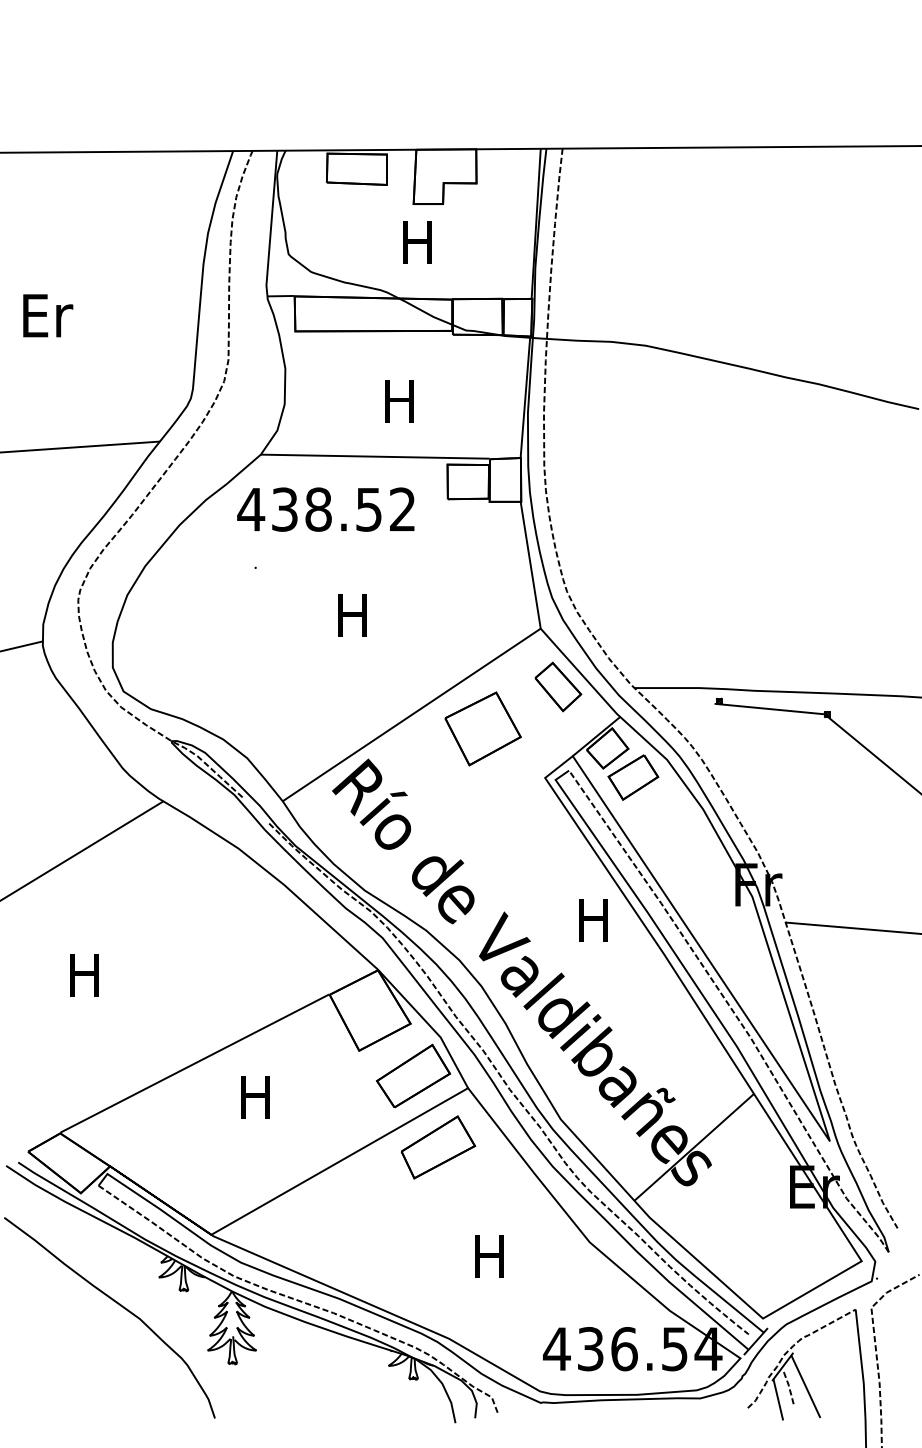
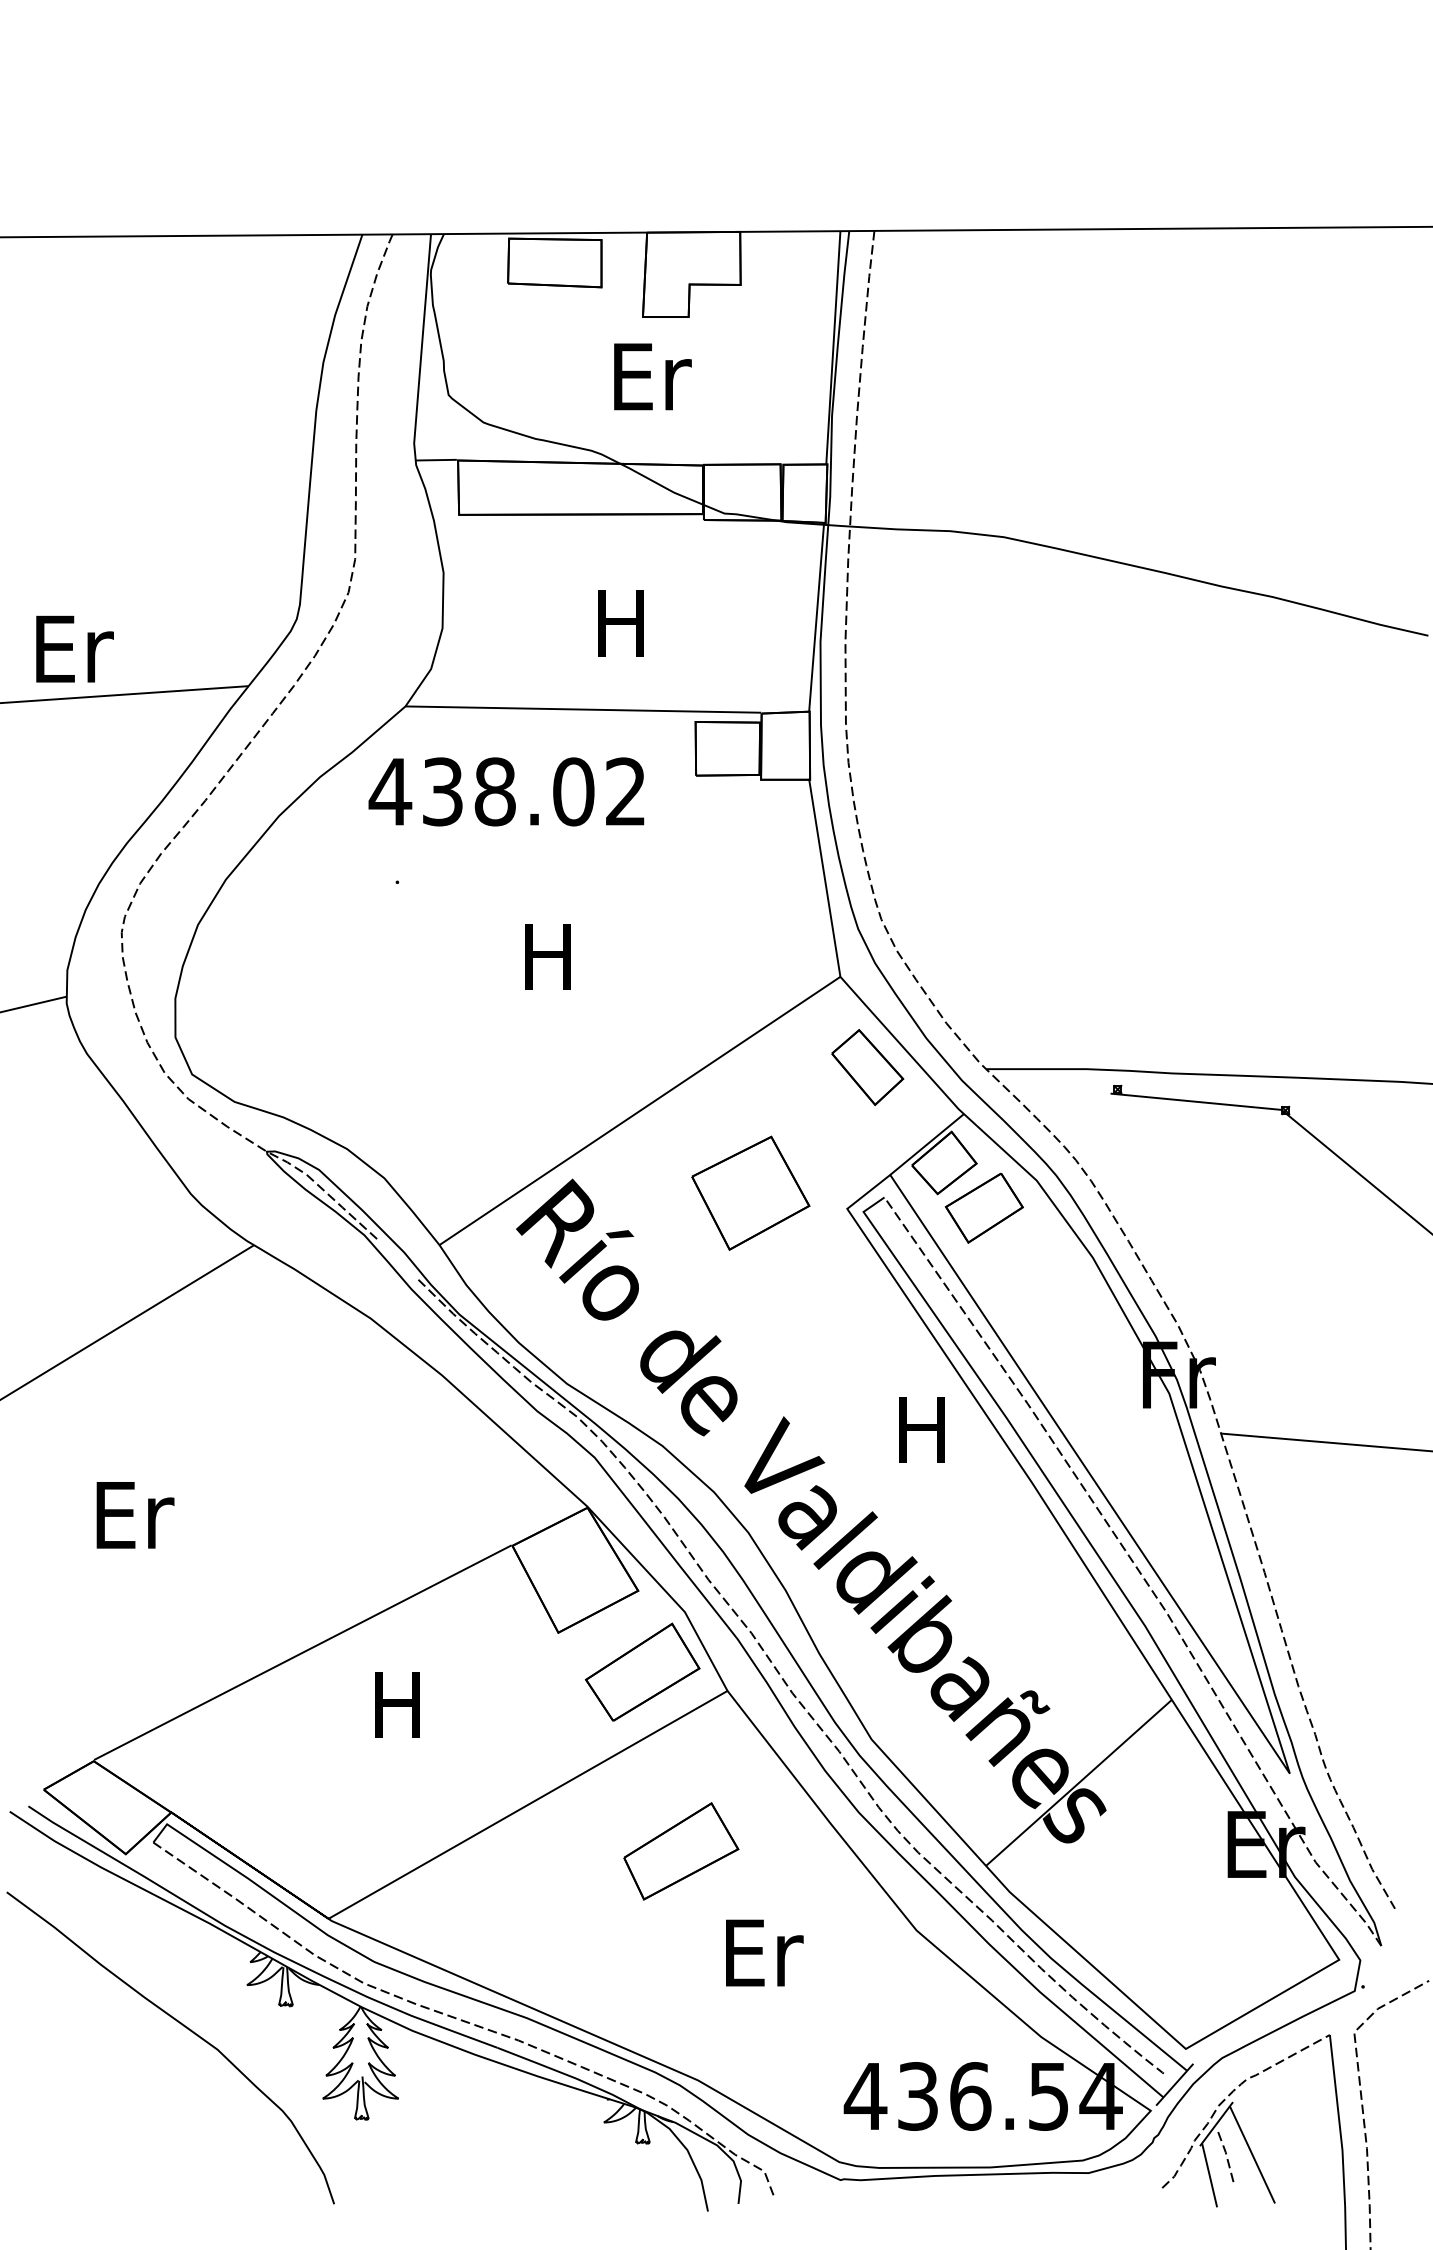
text: (420, 242) -> (653, 376), H -> Er
text: (48, 315) -> (75, 648), moved
text: (368, 509) -> (572, 791), 438.52 -> 438.02
part: (482, 728) -> (749, 1192), moved
text: (87, 974) -> (136, 1514), H -> Er
part: (438, 1147) -> (681, 1851), moved
text: (492, 1256) -> (765, 1952), H -> Er

